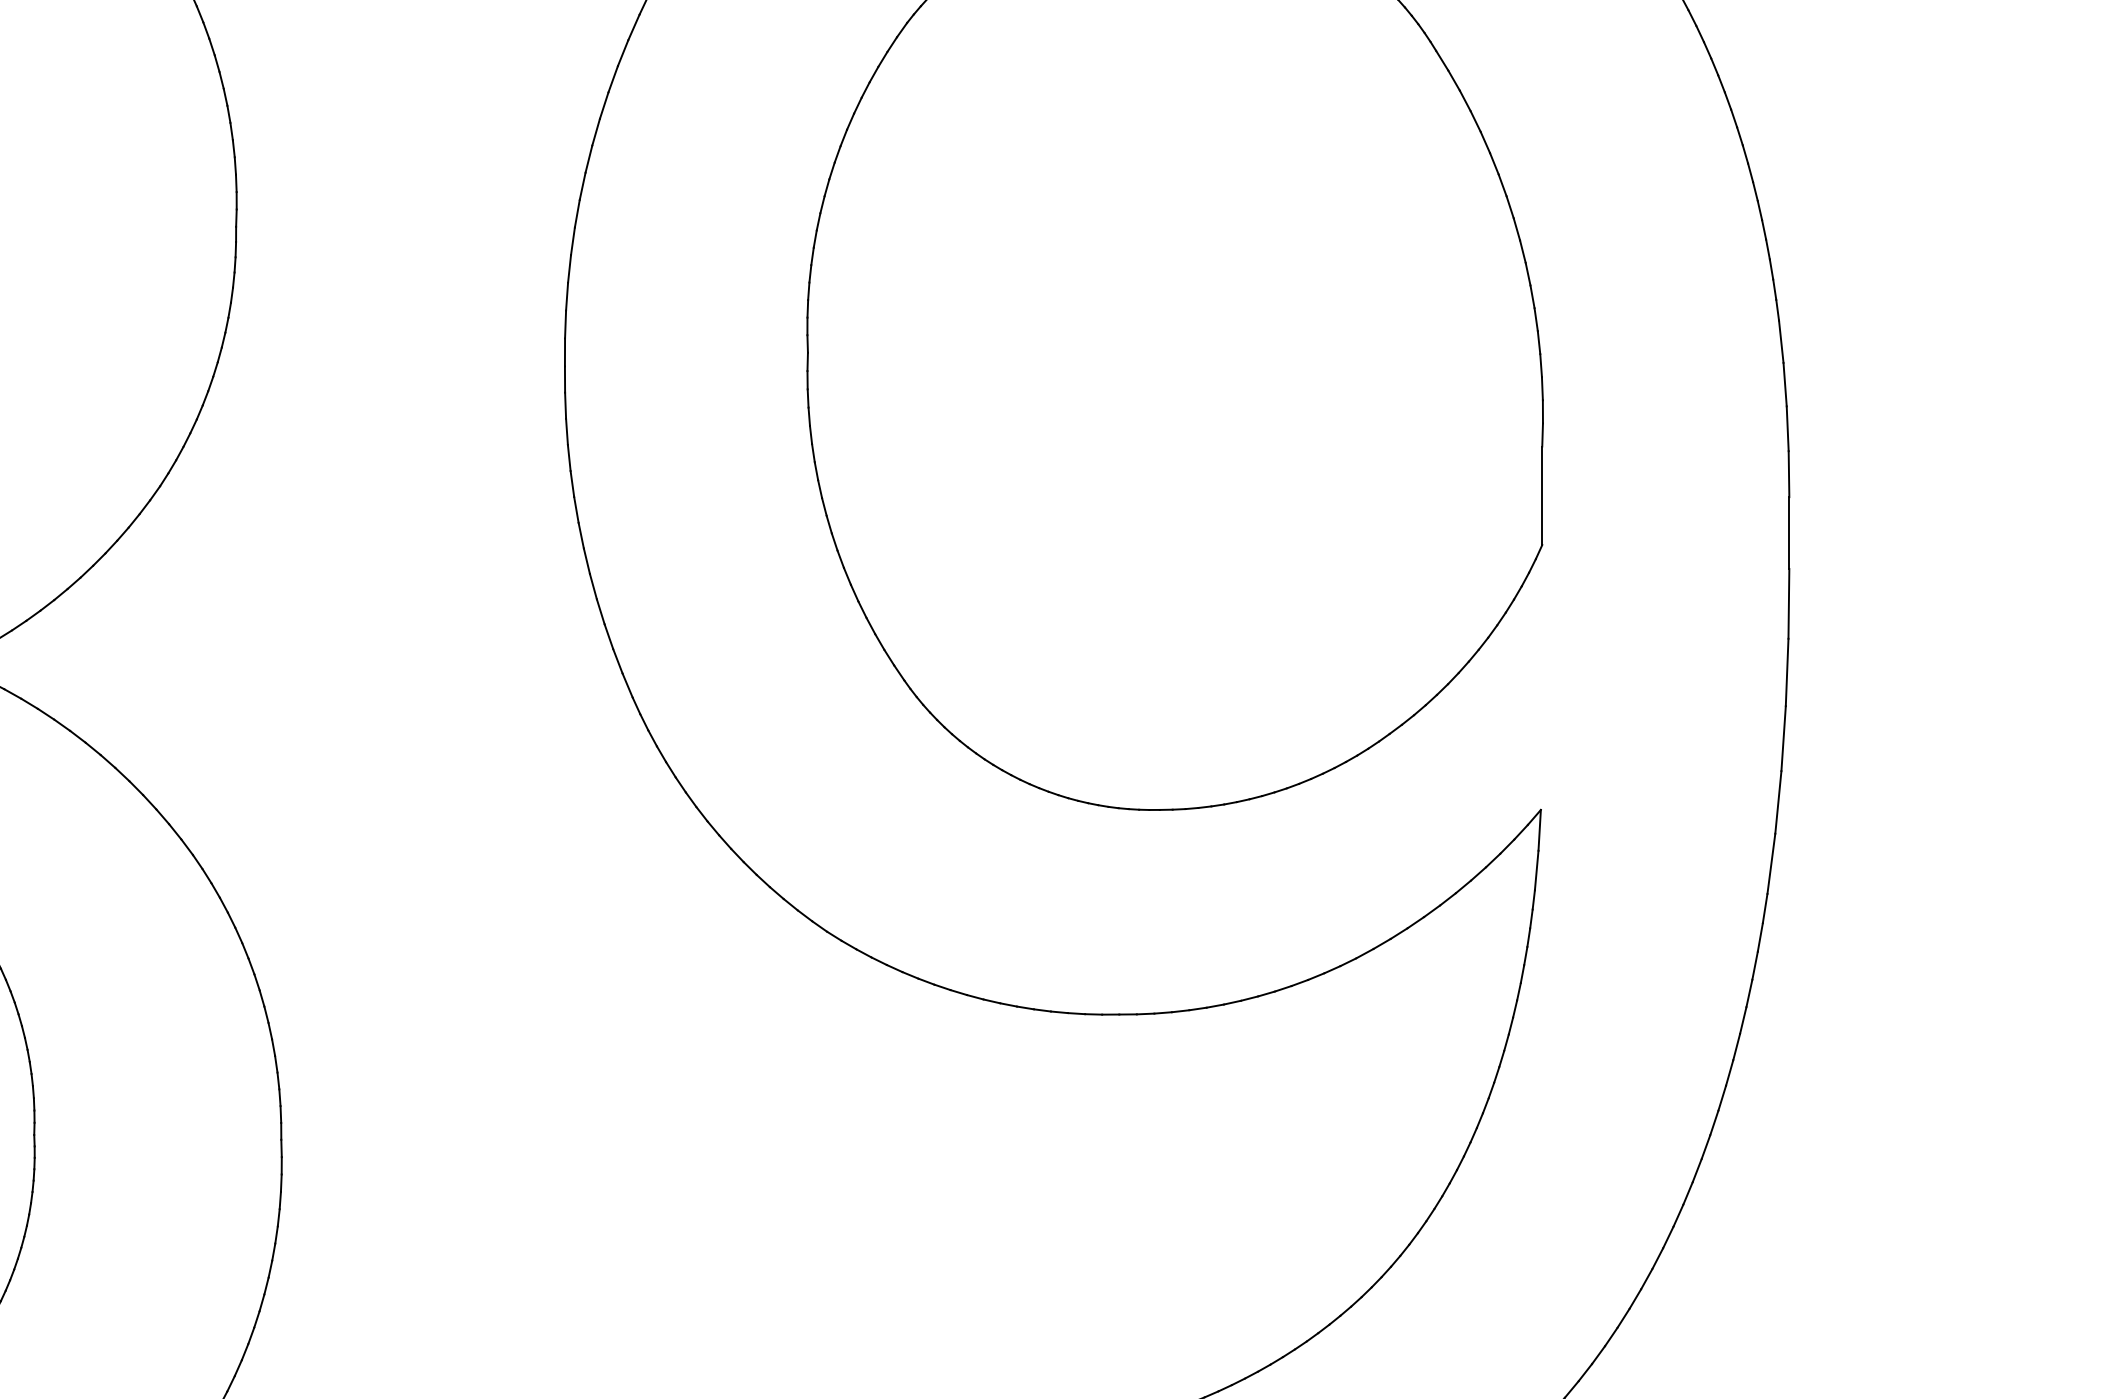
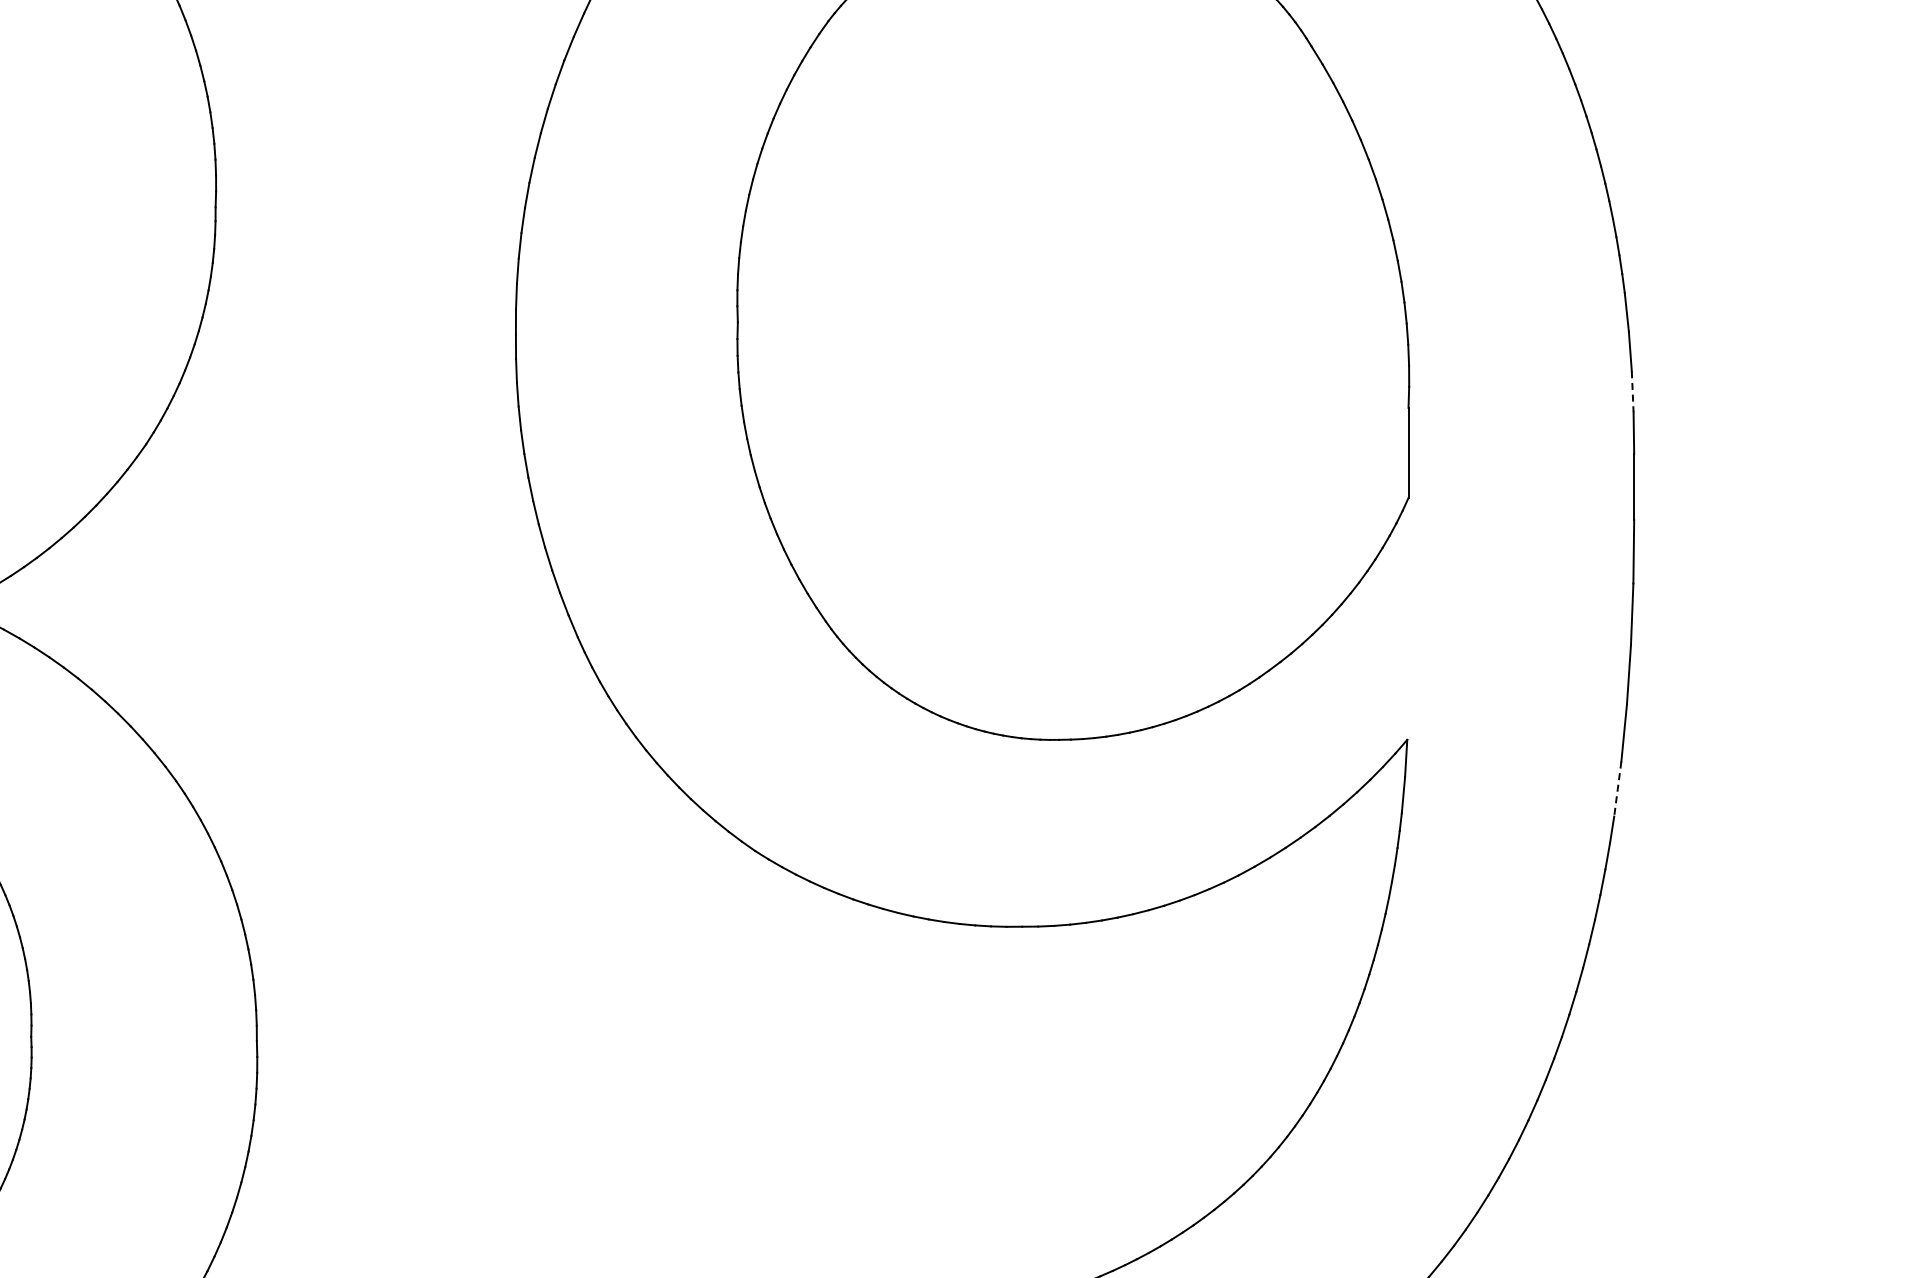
line: (1787, 429) -> (1632, 392), solid -> dashed
line: (1771, 864) -> (1617, 789), solid -> dashed

